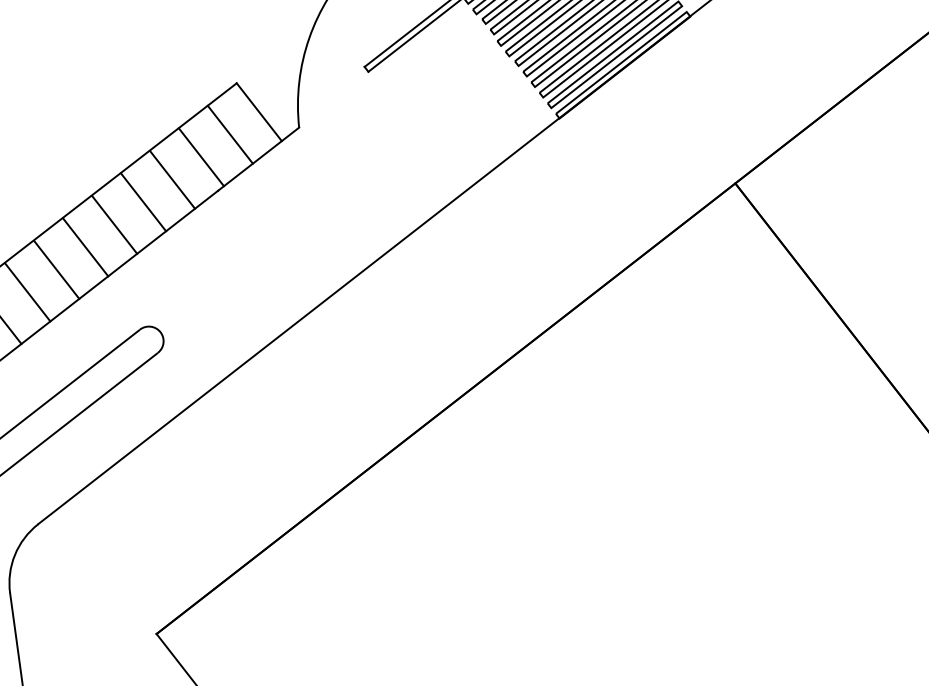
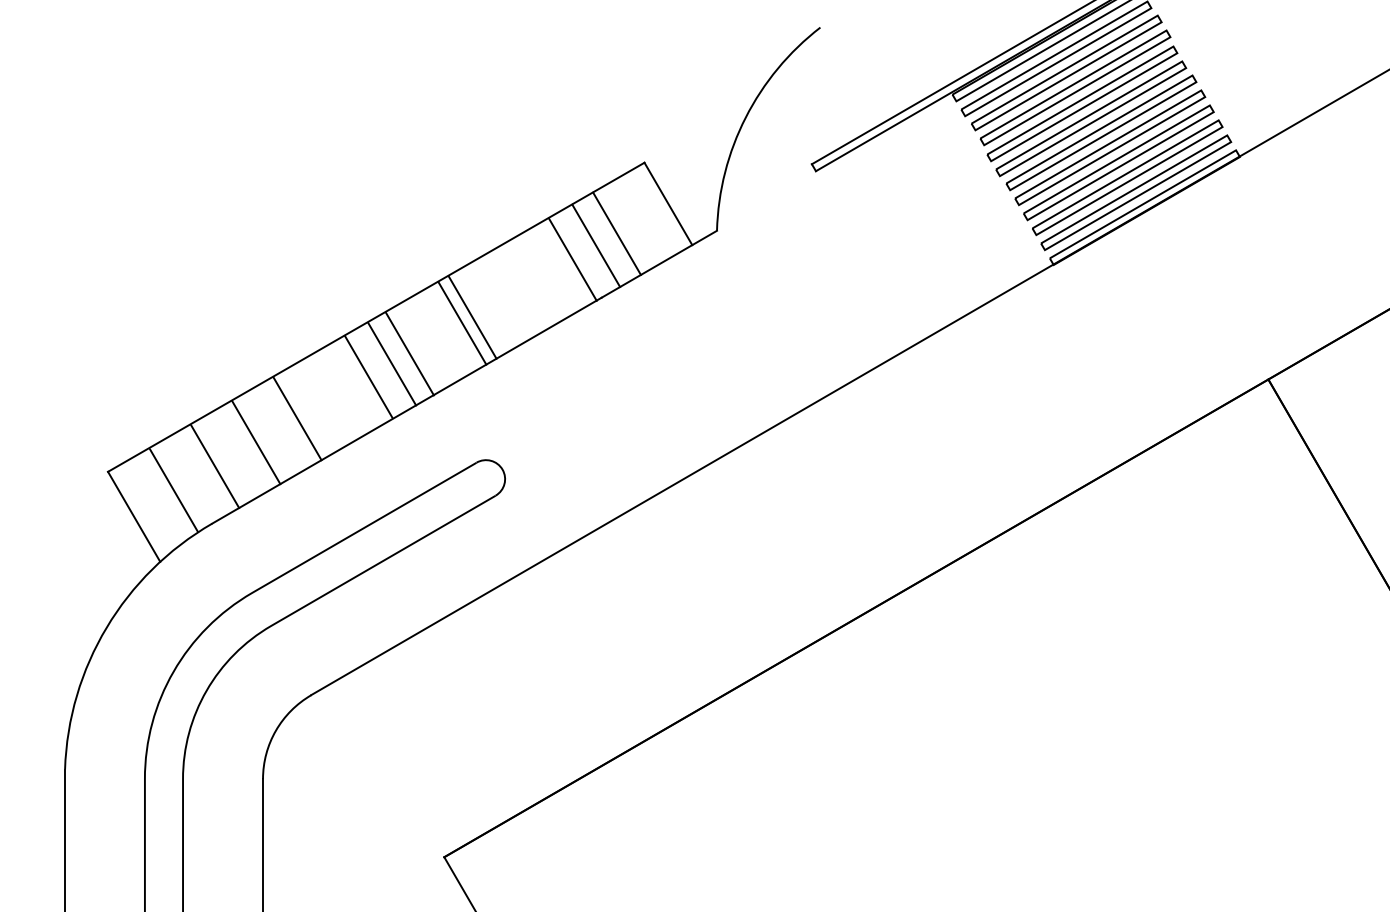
line: (230, 134) -> (596, 245), moved
line: (201, 157) -> (616, 233), moved
line: (172, 179) -> (572, 259), moved
line: (143, 202) -> (472, 317), moved
line: (85, 247) -> (392, 364), moved
line: (56, 270) -> (409, 354), moved
line: (27, 292) -> (368, 376), moved

